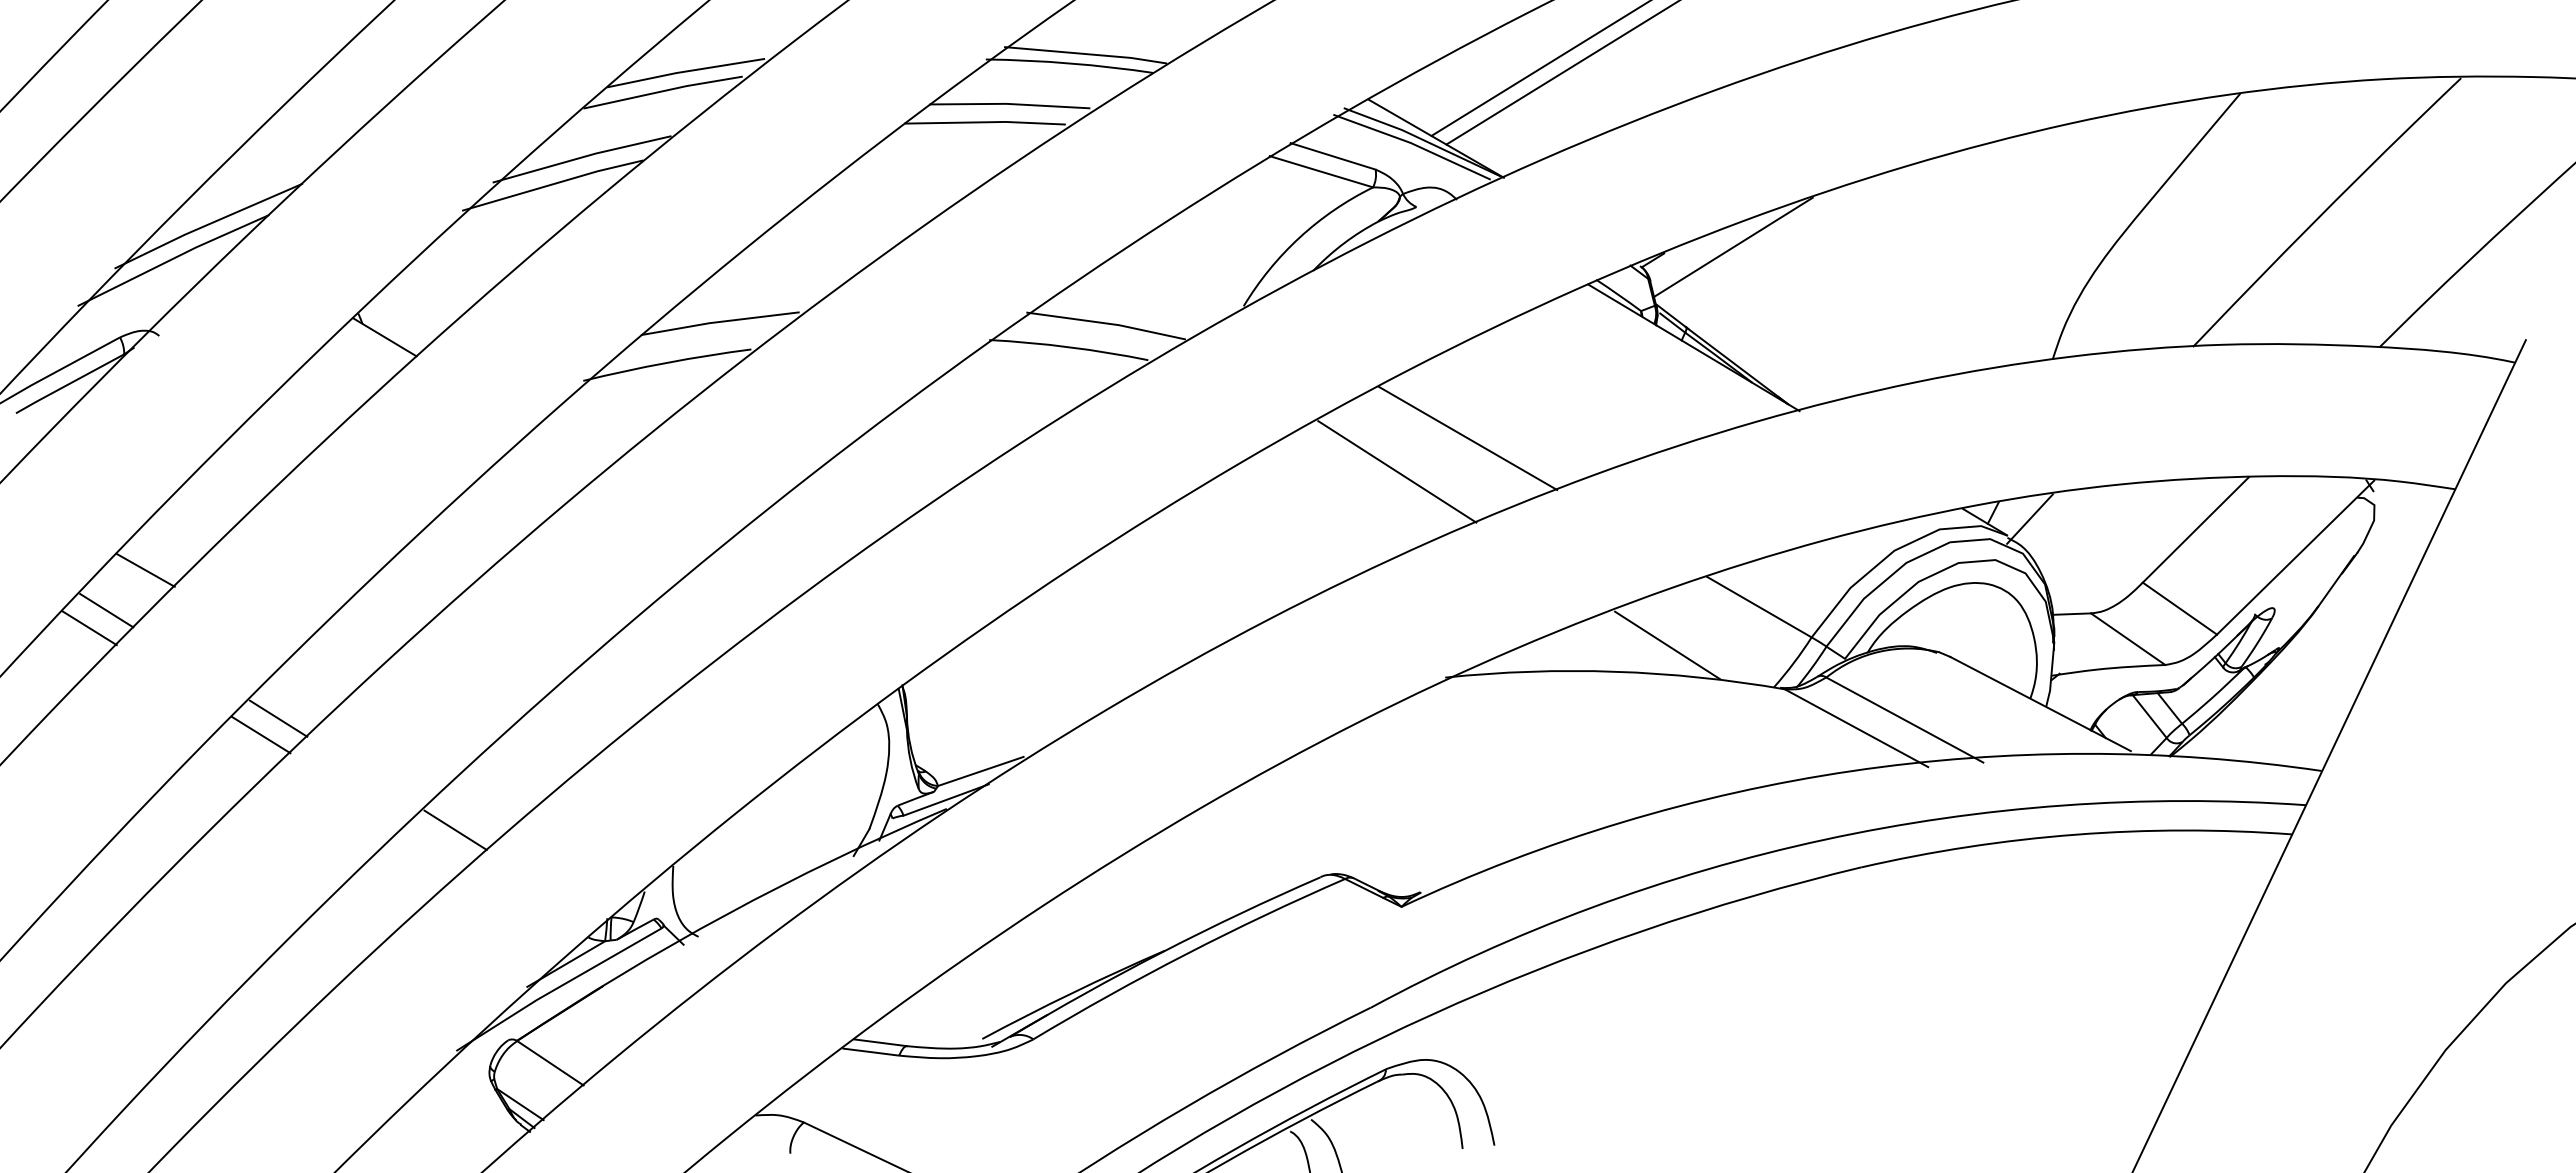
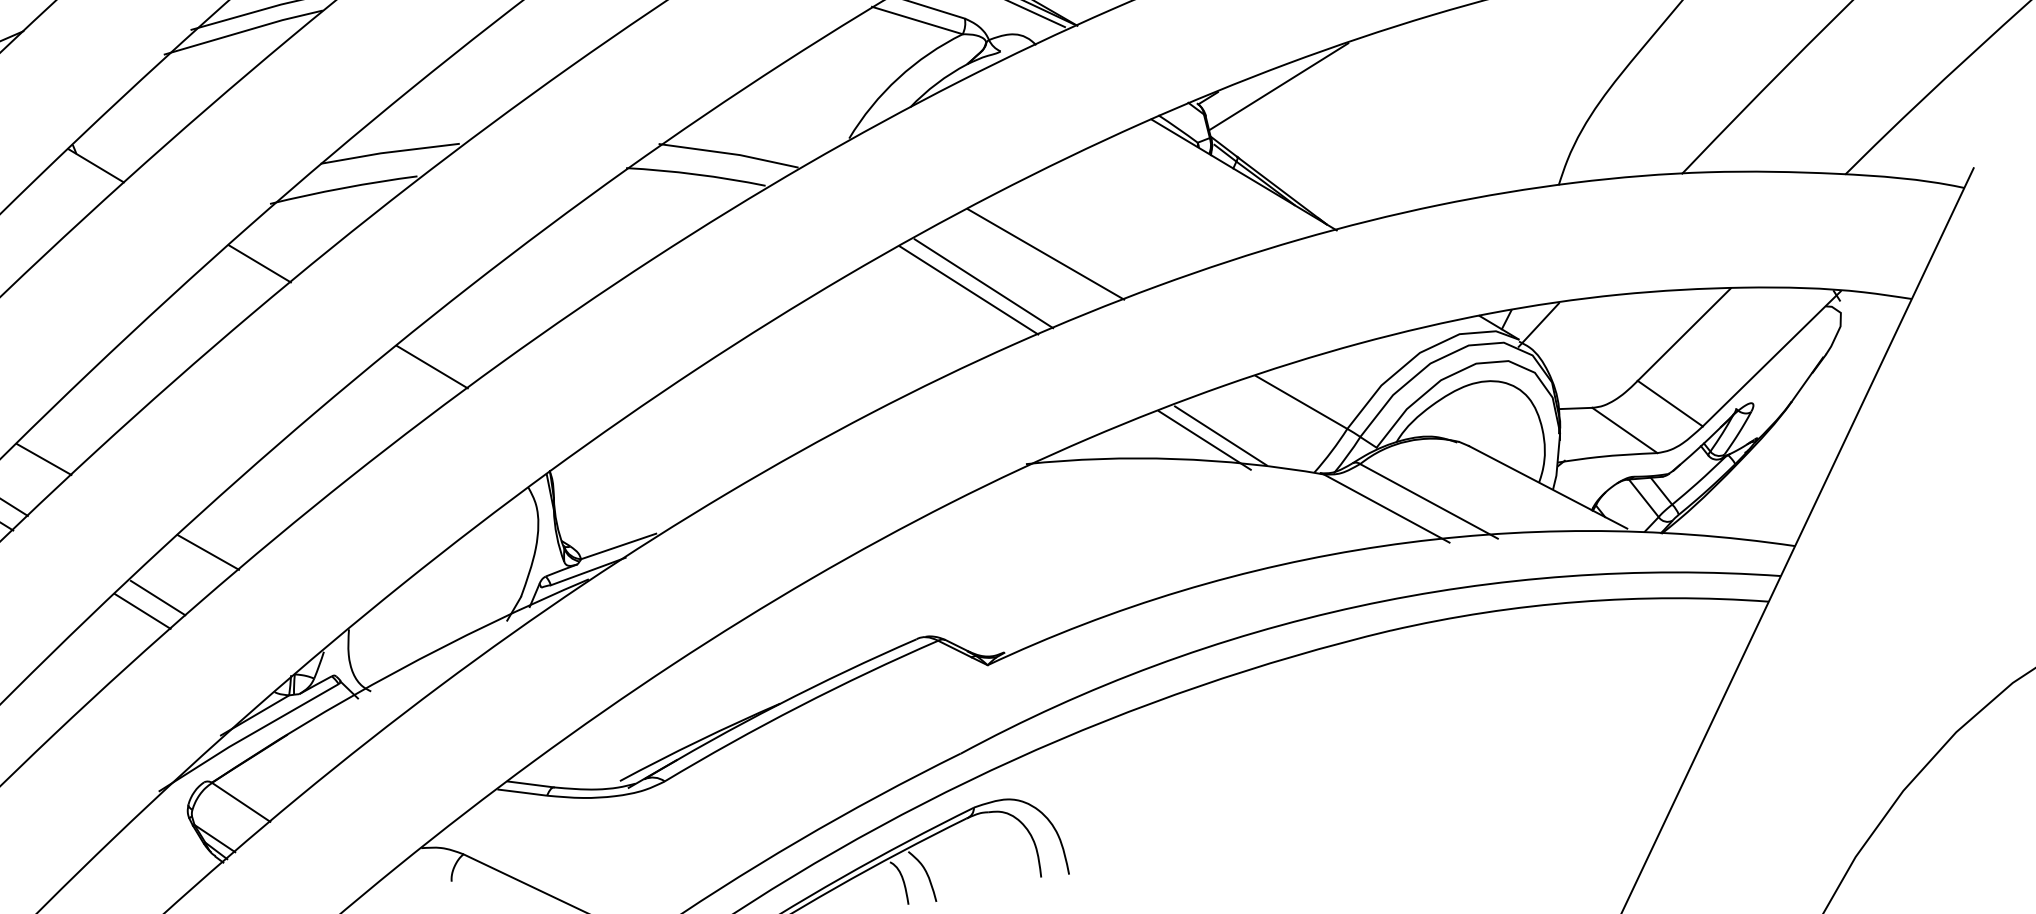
line: (571, 448) -> (259, 263), added
line: (1380, 479) -> (969, 290), added
line: (768, 566) -> (432, 366), added
line: (1648, 650) -> (1204, 440), added
line: (325, 671) -> (43, 458), added
line: (512, 778) -> (207, 552), added
line: (437, 845) -> (142, 611), added

